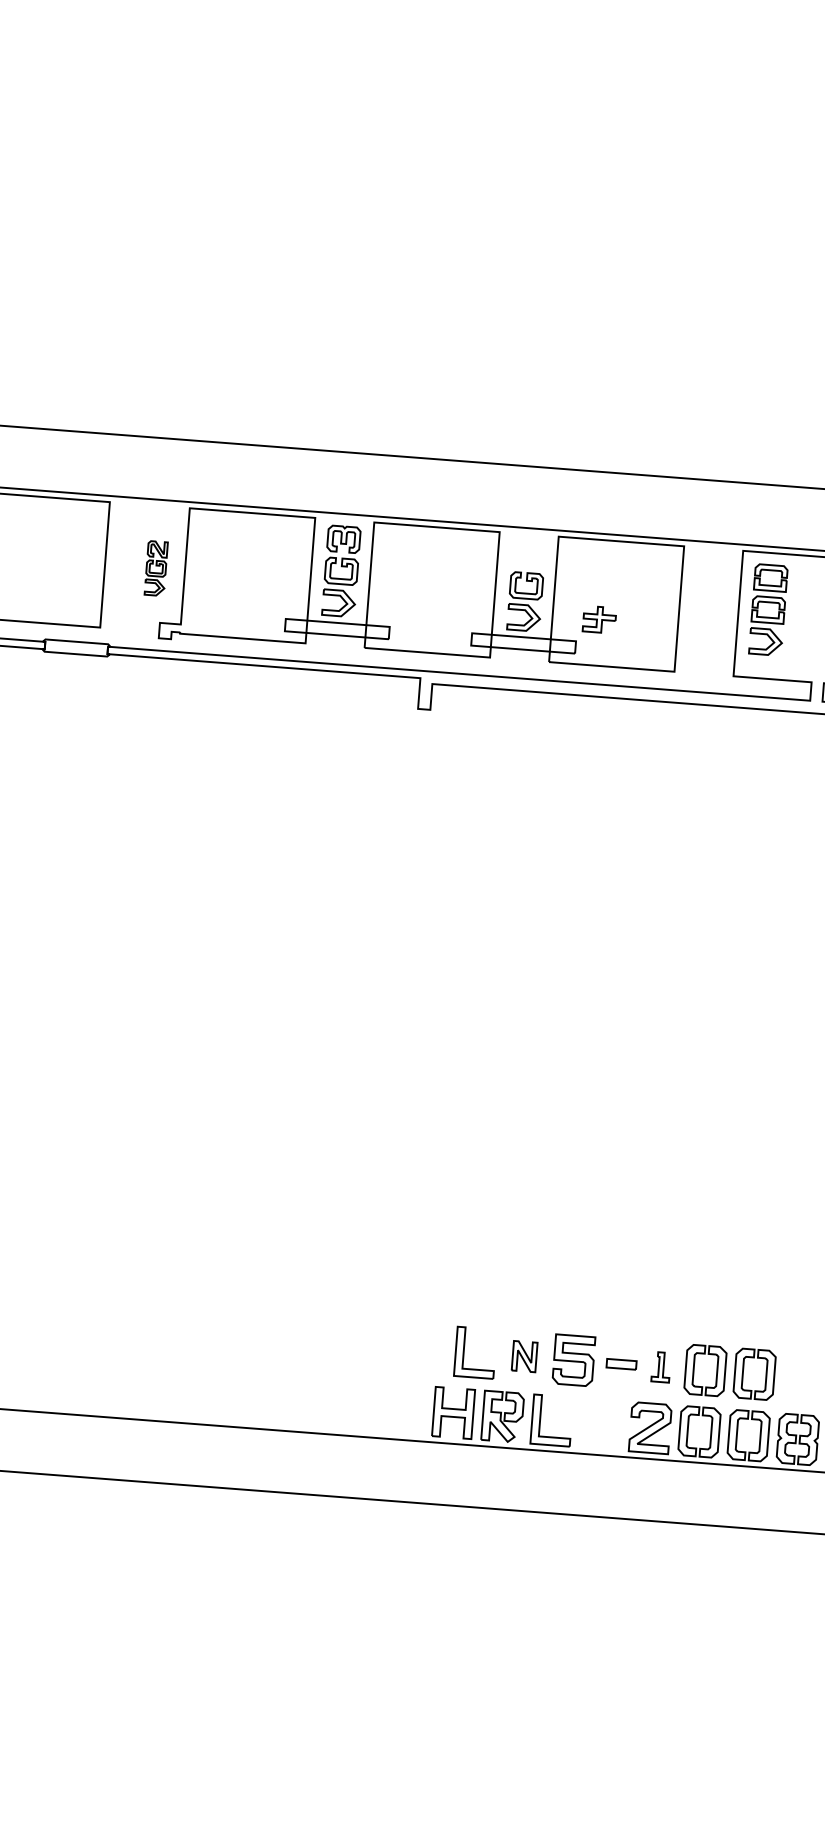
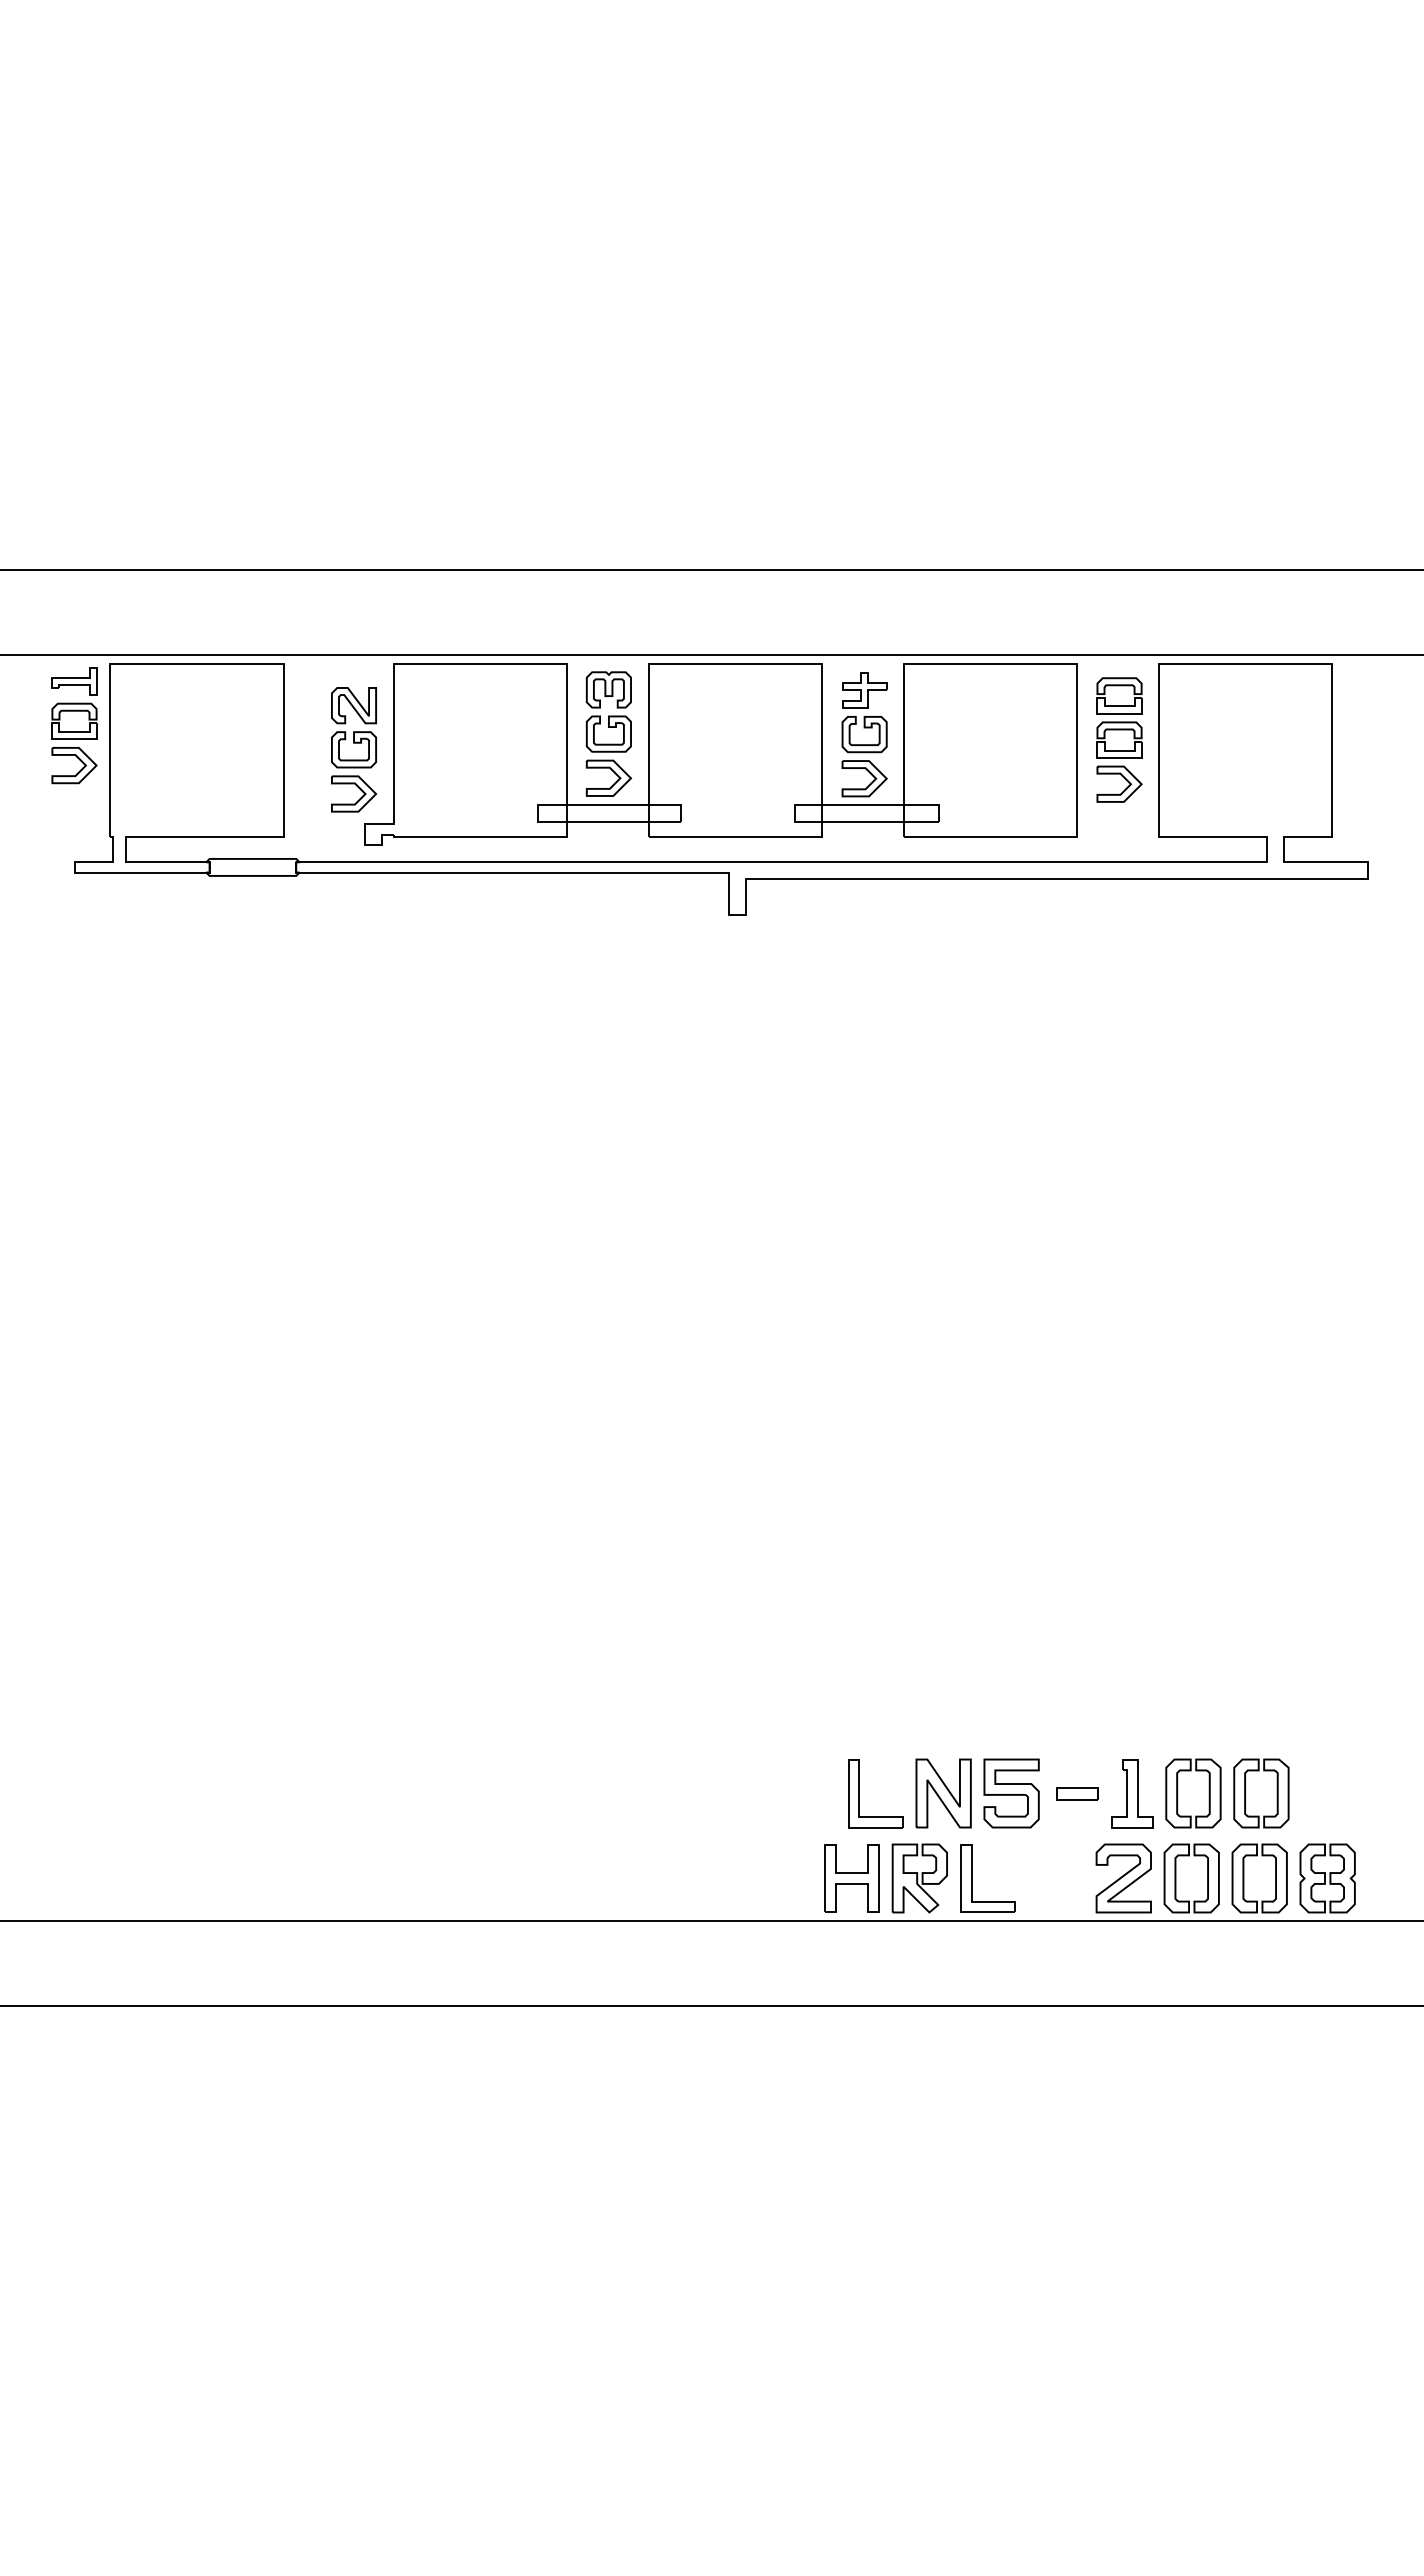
part: (156, 568) -> (354, 749), size x1.67
part: (768, 603) -> (1119, 730), moved
part: (599, 619) -> (864, 690), moved
part: (524, 1356) -> (943, 1793), size x1.67
part: (661, 1367) -> (1132, 1793), size x1.67

